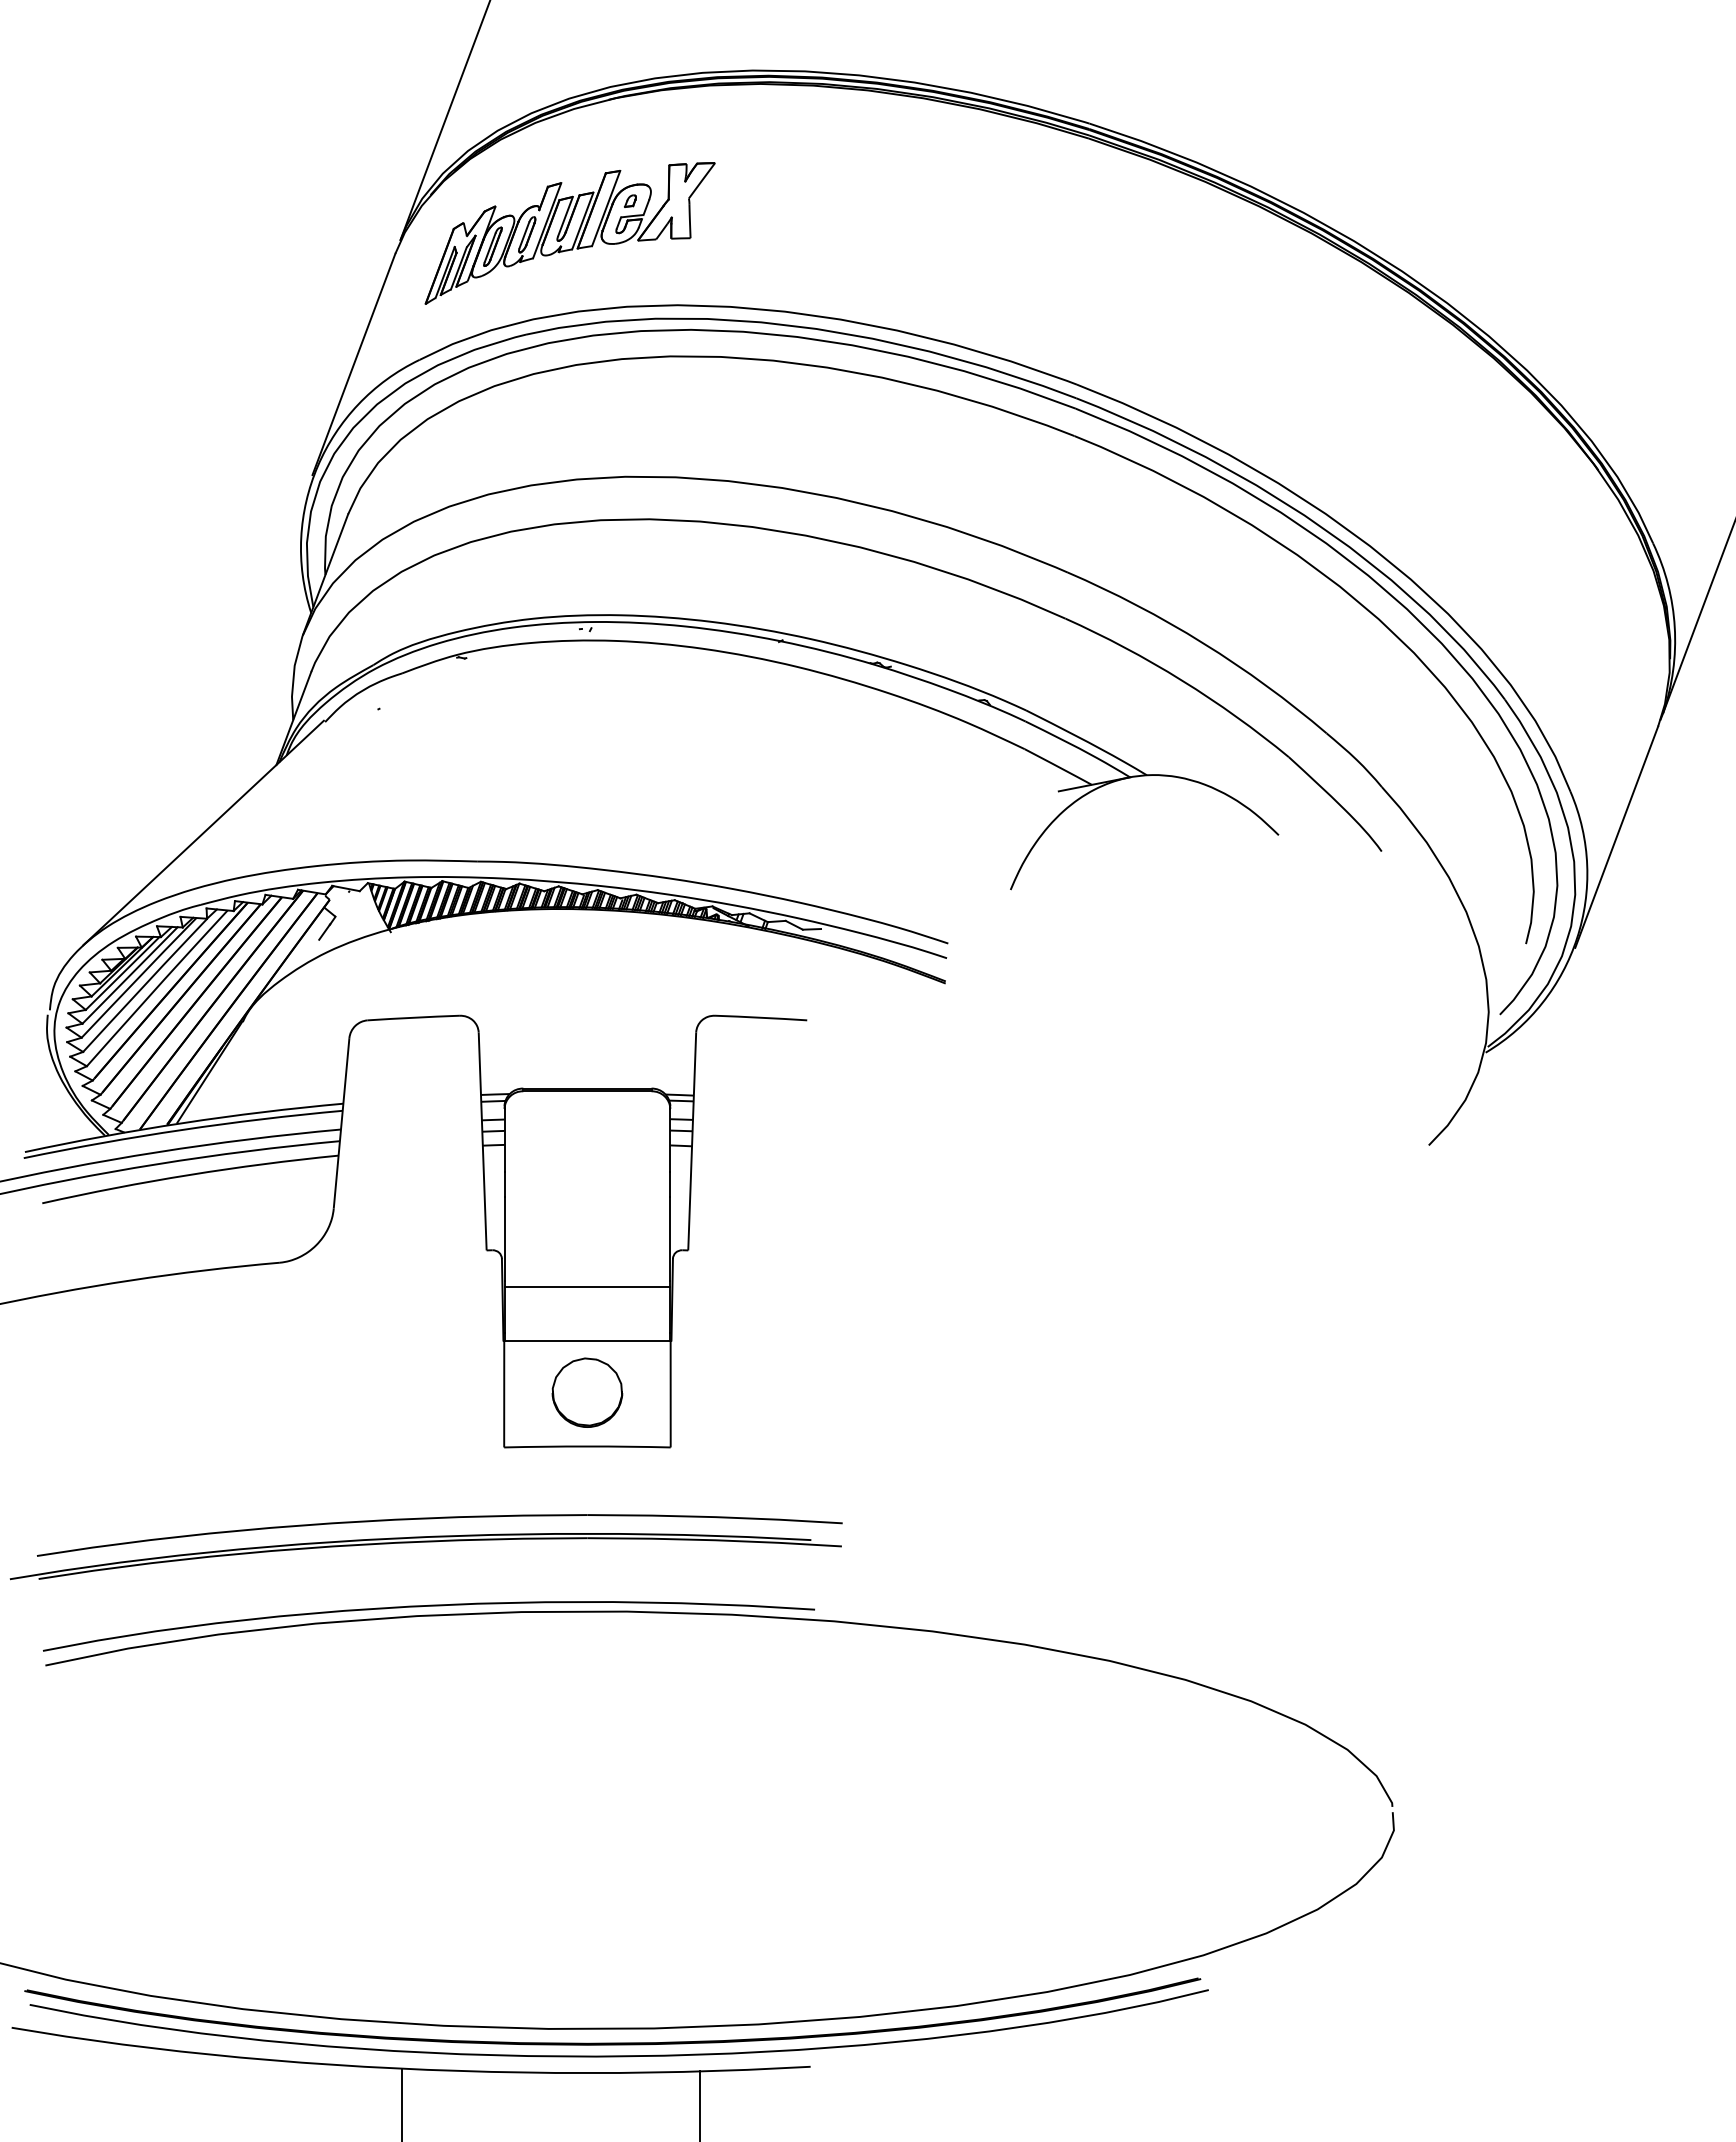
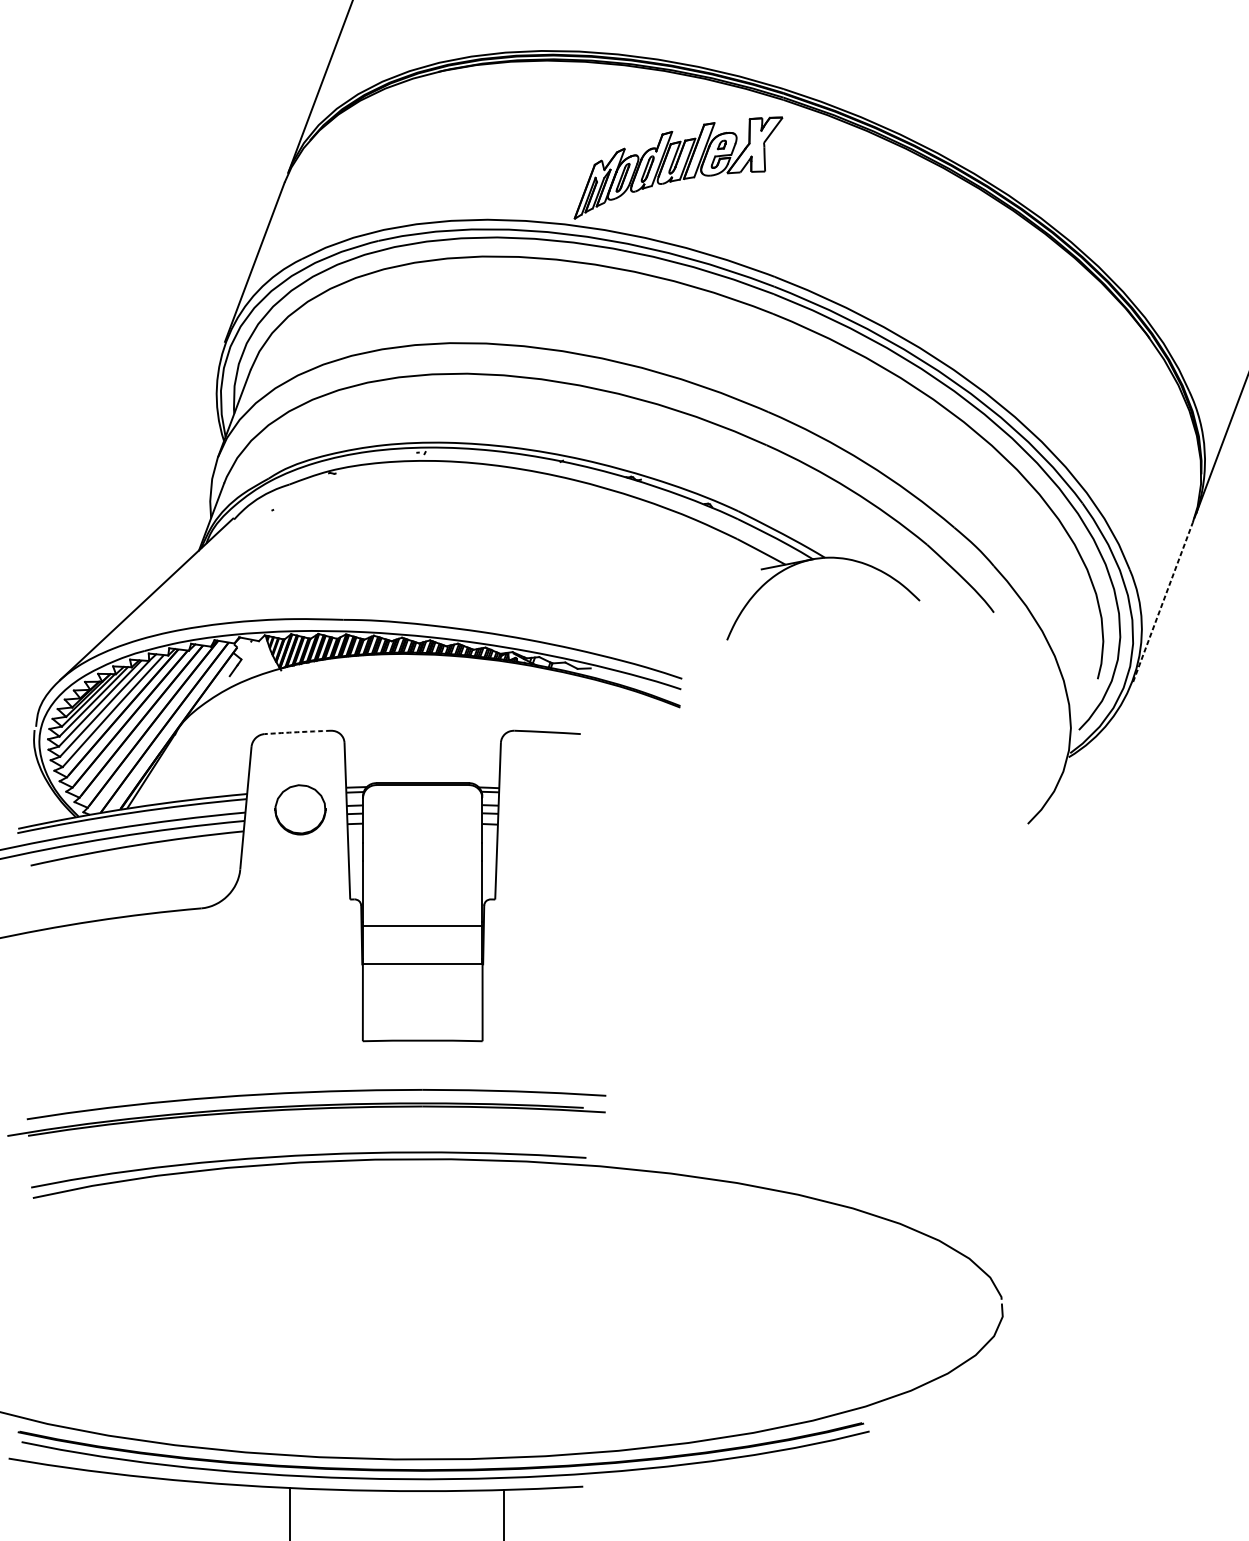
part: (569, 233) -> (678, 168), moved
line: (1616, 836) -> (1162, 601), solid -> dashed
arc: (413, 1017) -> (297, 732), solid -> dashed
part: (587, 1392) -> (300, 809), moved

